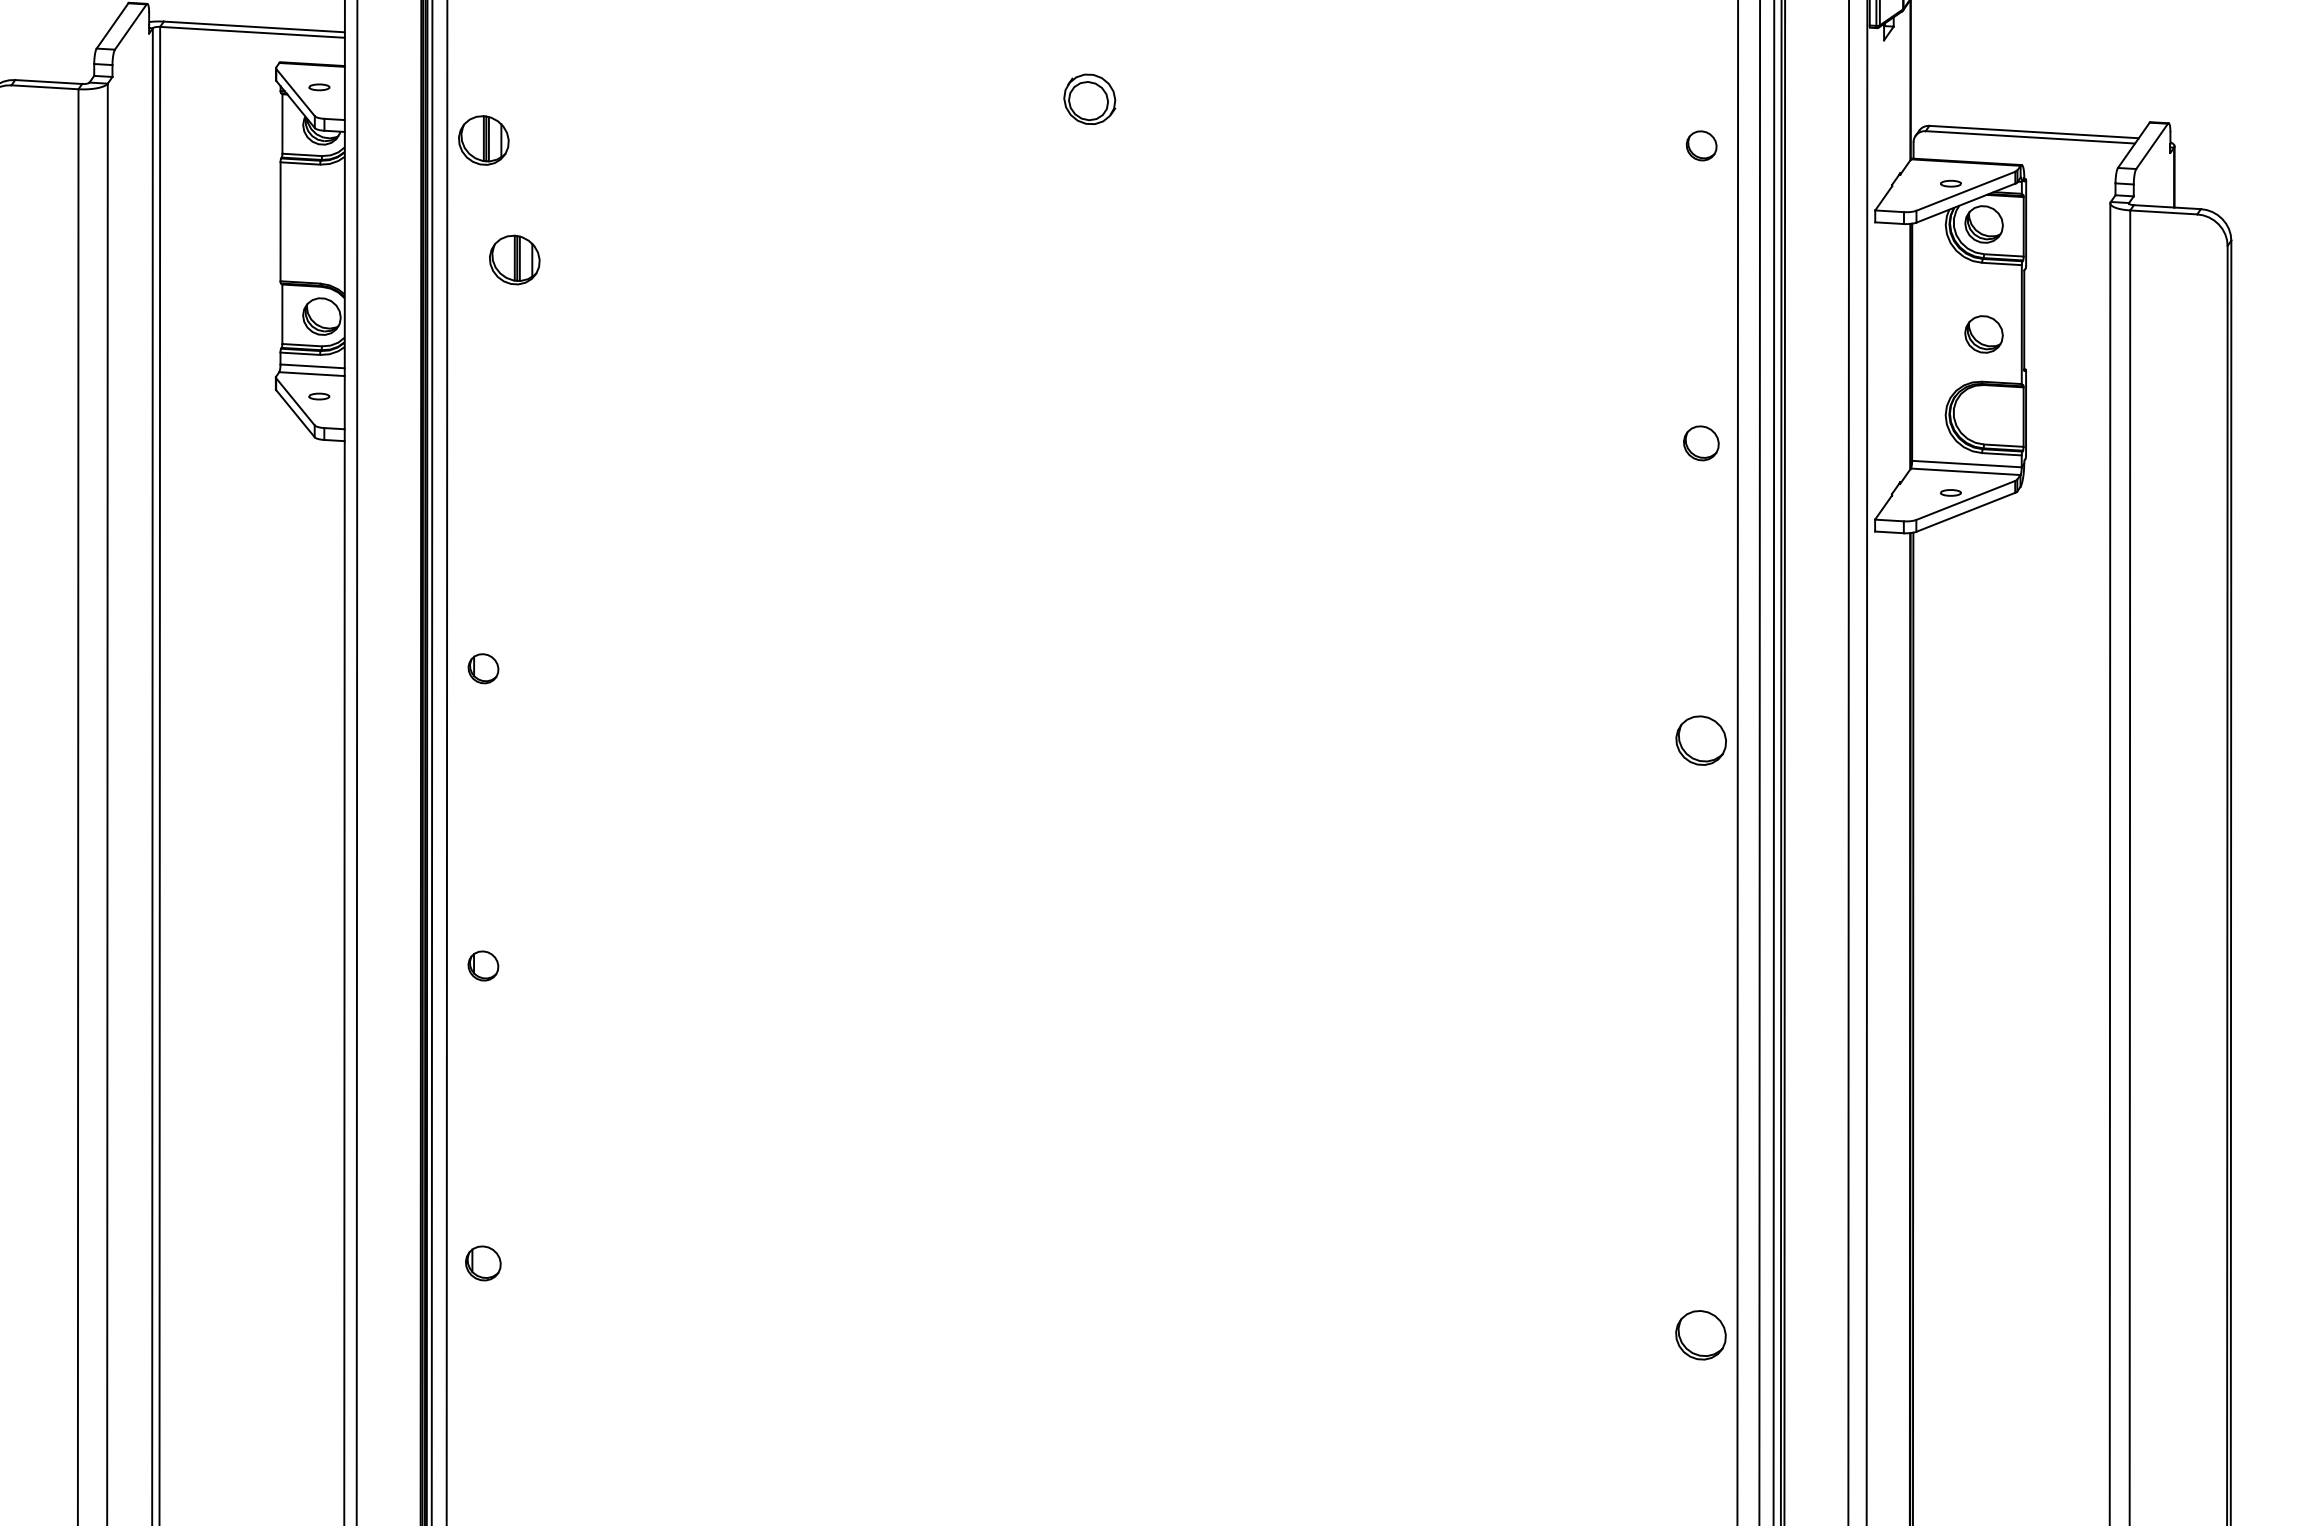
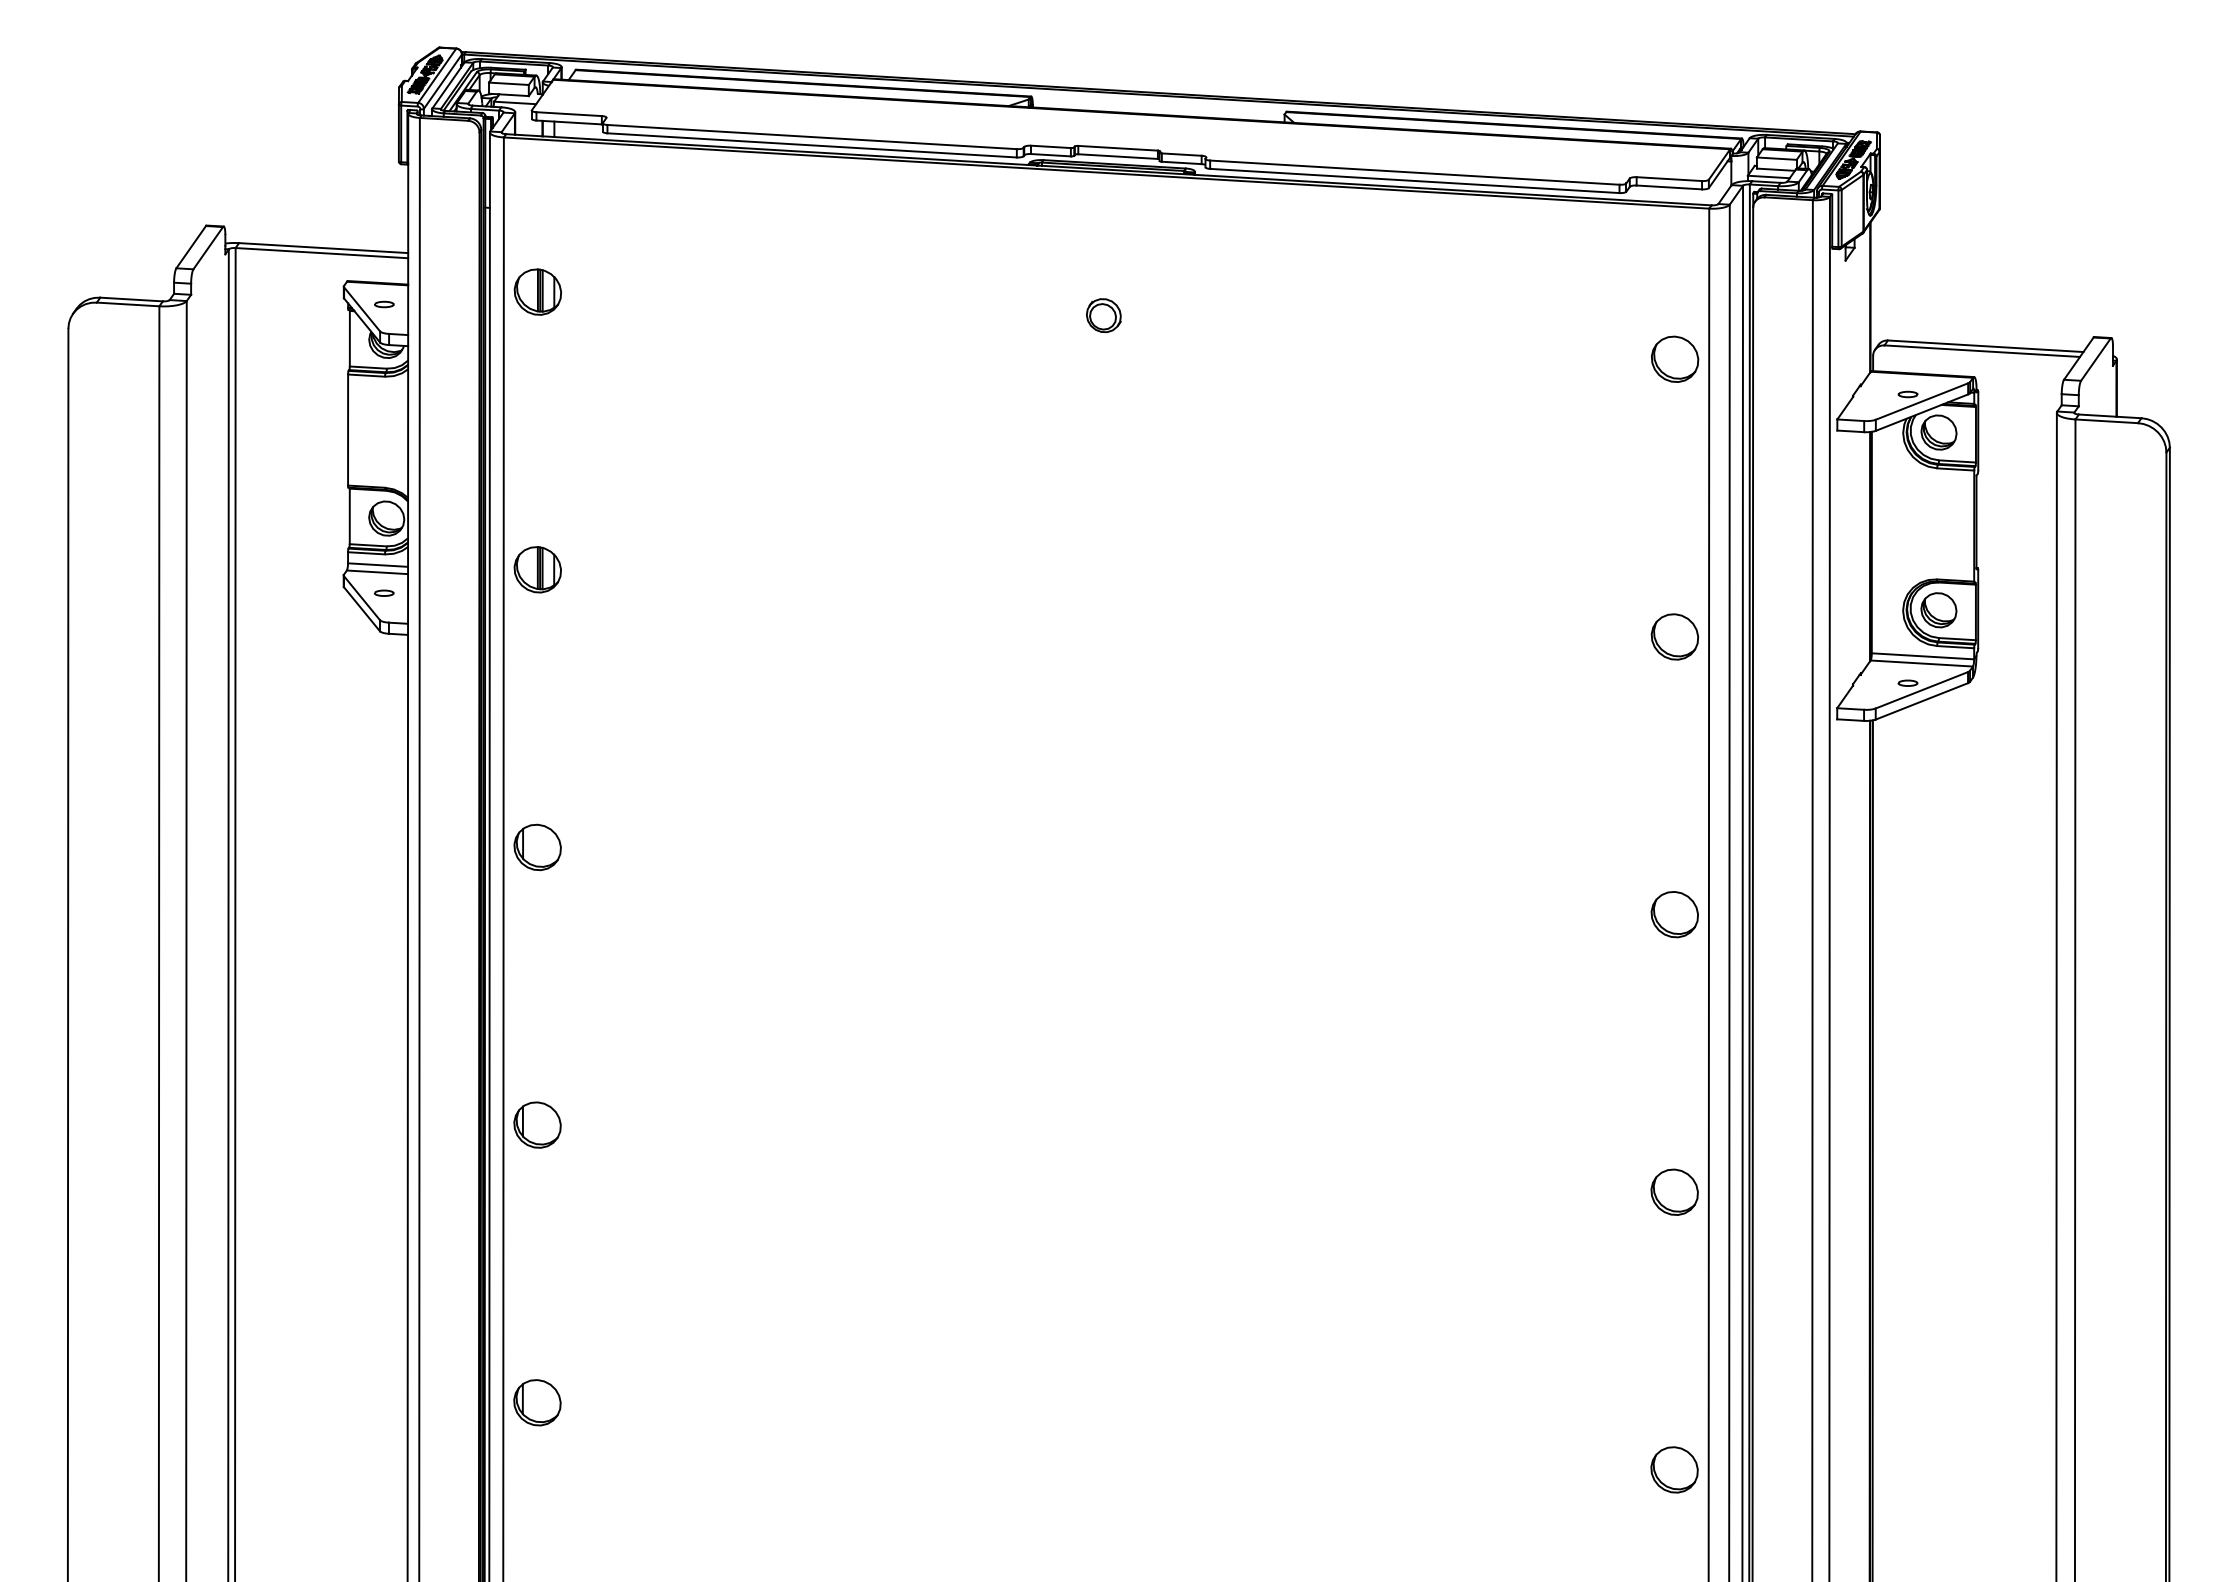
part: (1089, 99) -> (1103, 315), size x0.71
part: (483, 139) -> (537, 291), moved
part: (1701, 145) -> (1675, 358), size x1.67
part: (514, 259) -> (537, 569), moved
part: (1983, 334) -> (1938, 610), moved
part: (1700, 442) -> (1674, 636), size x1.43
part: (483, 668) -> (537, 847), size x1.67
part: (483, 965) -> (537, 1124), size x1.67
part: (1700, 1037) -> (1674, 1191), added
part: (483, 1263) -> (537, 1402), size x1.43

